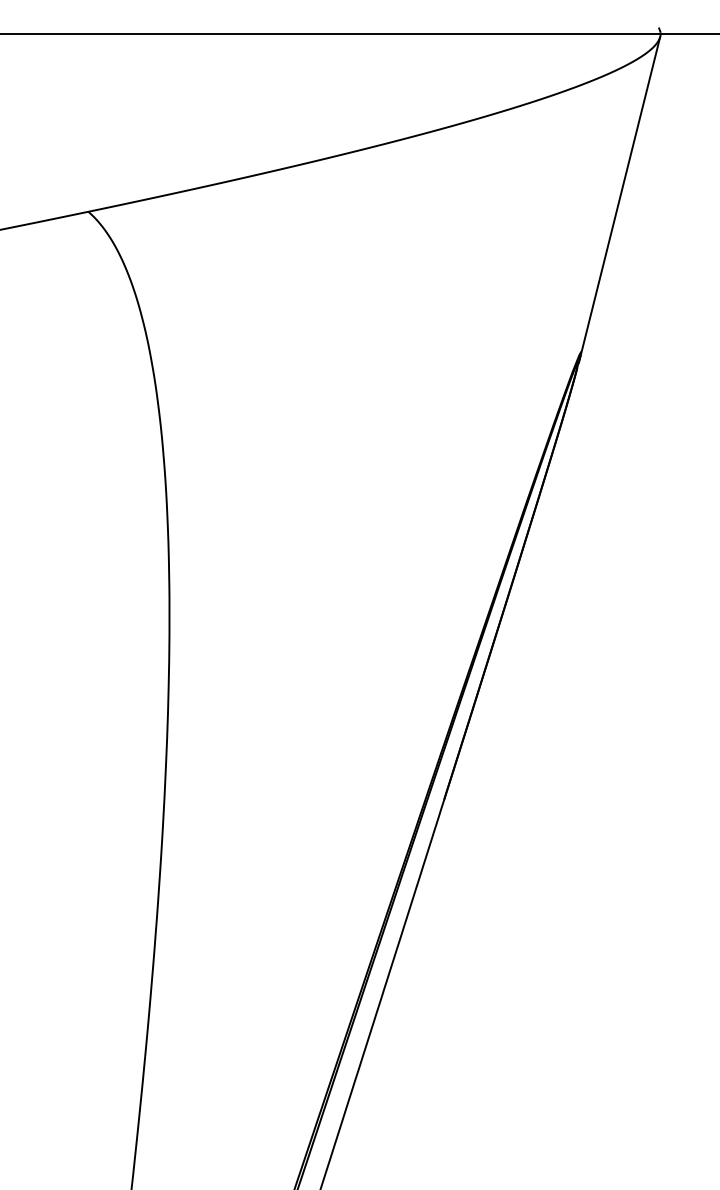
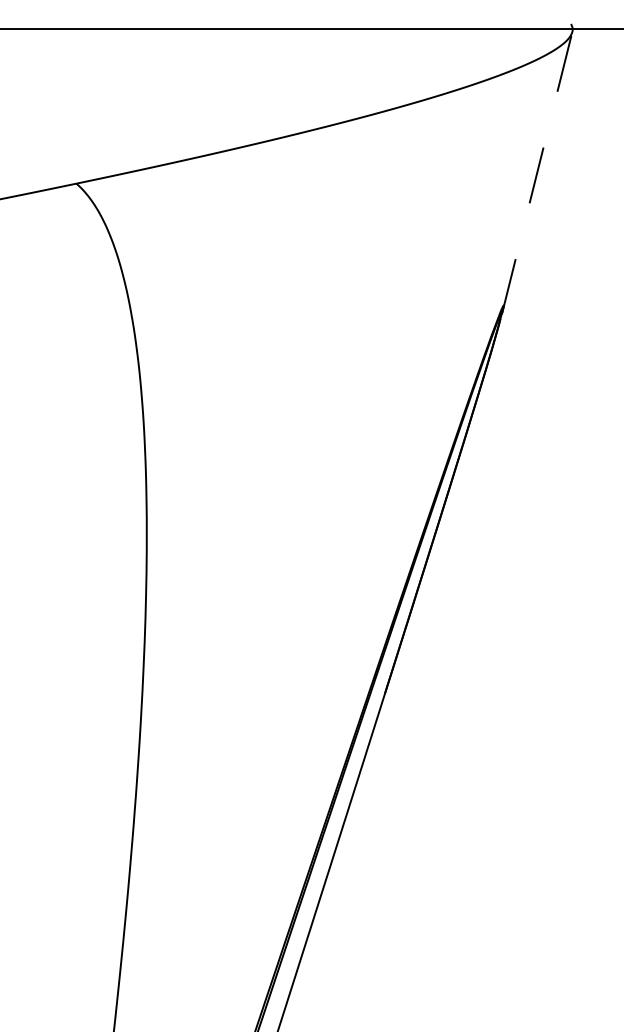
line: (620, 200) -> (537, 173), solid -> dashed

